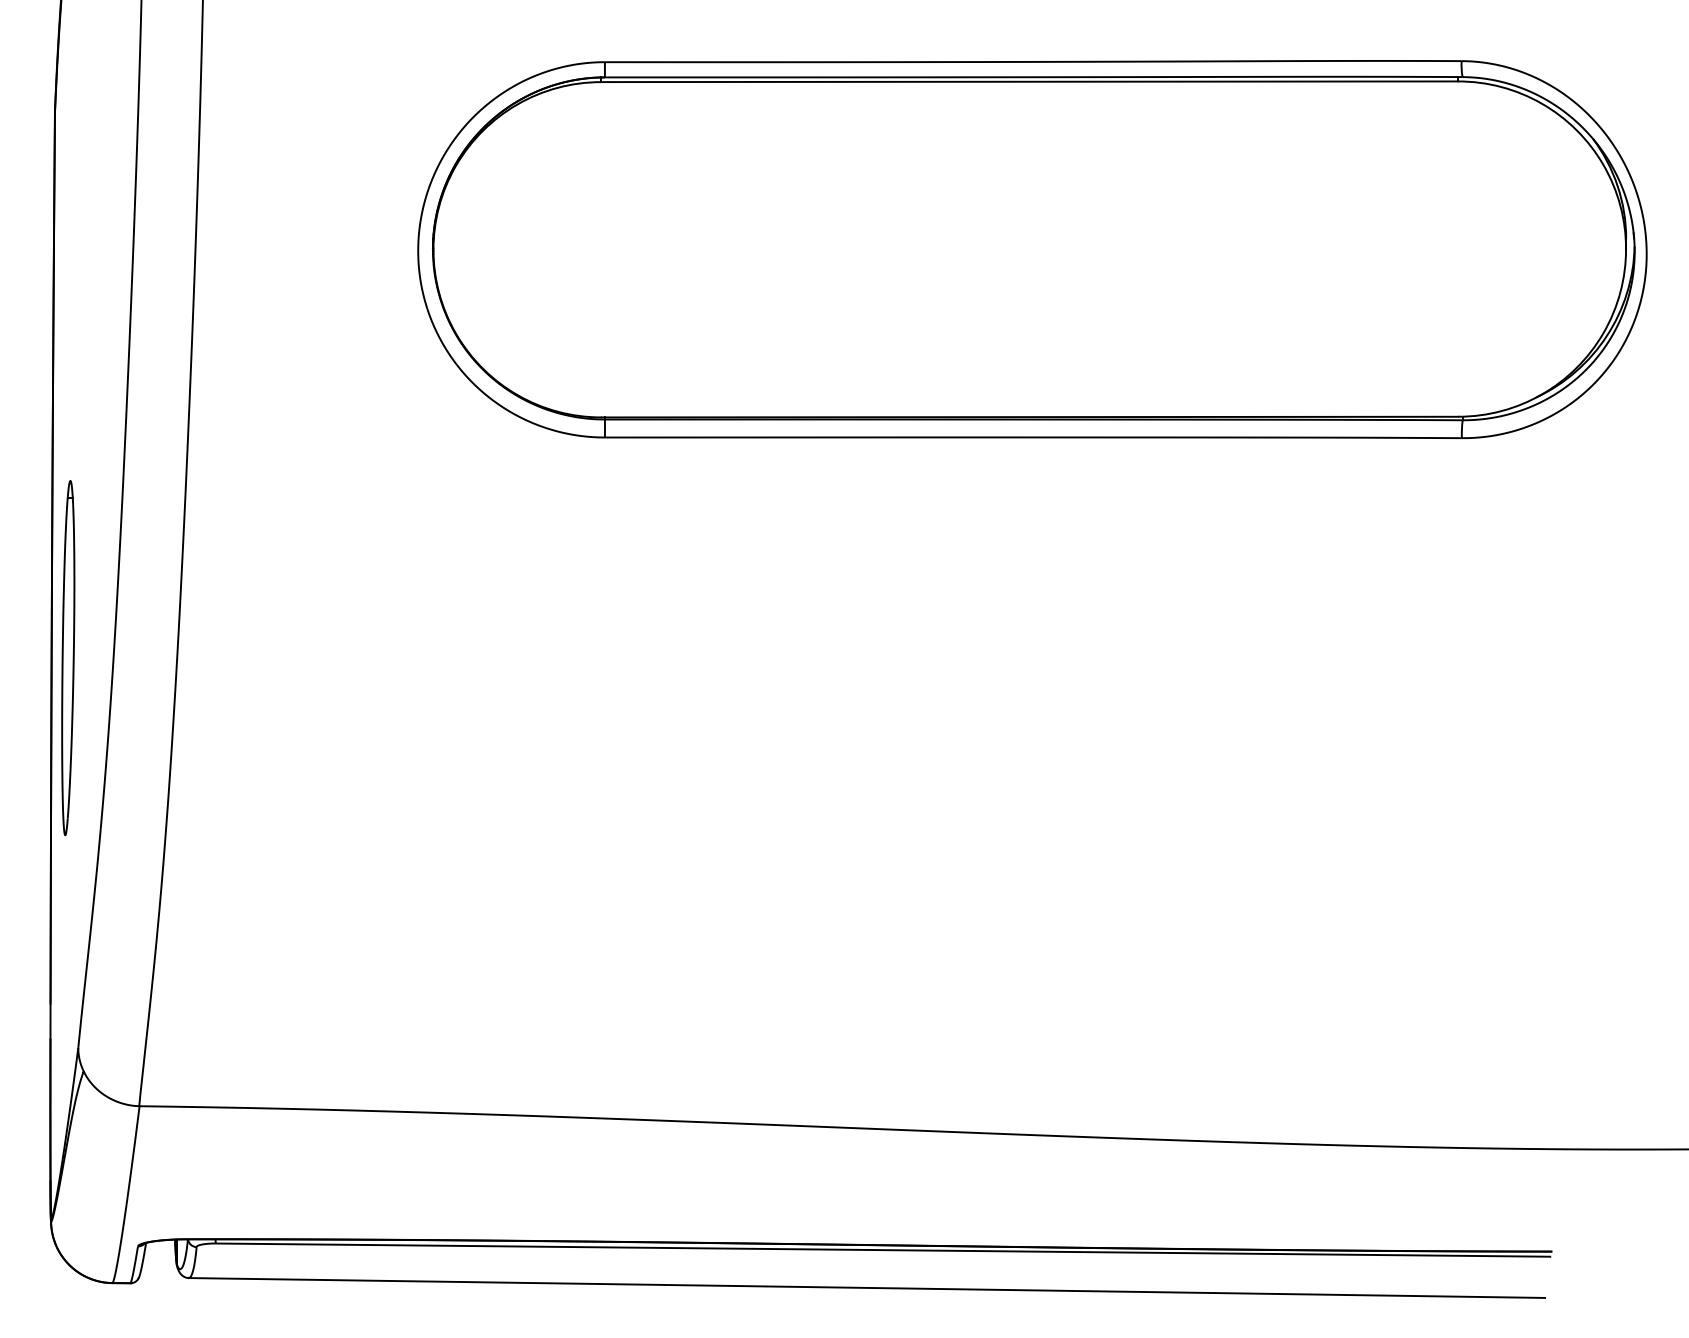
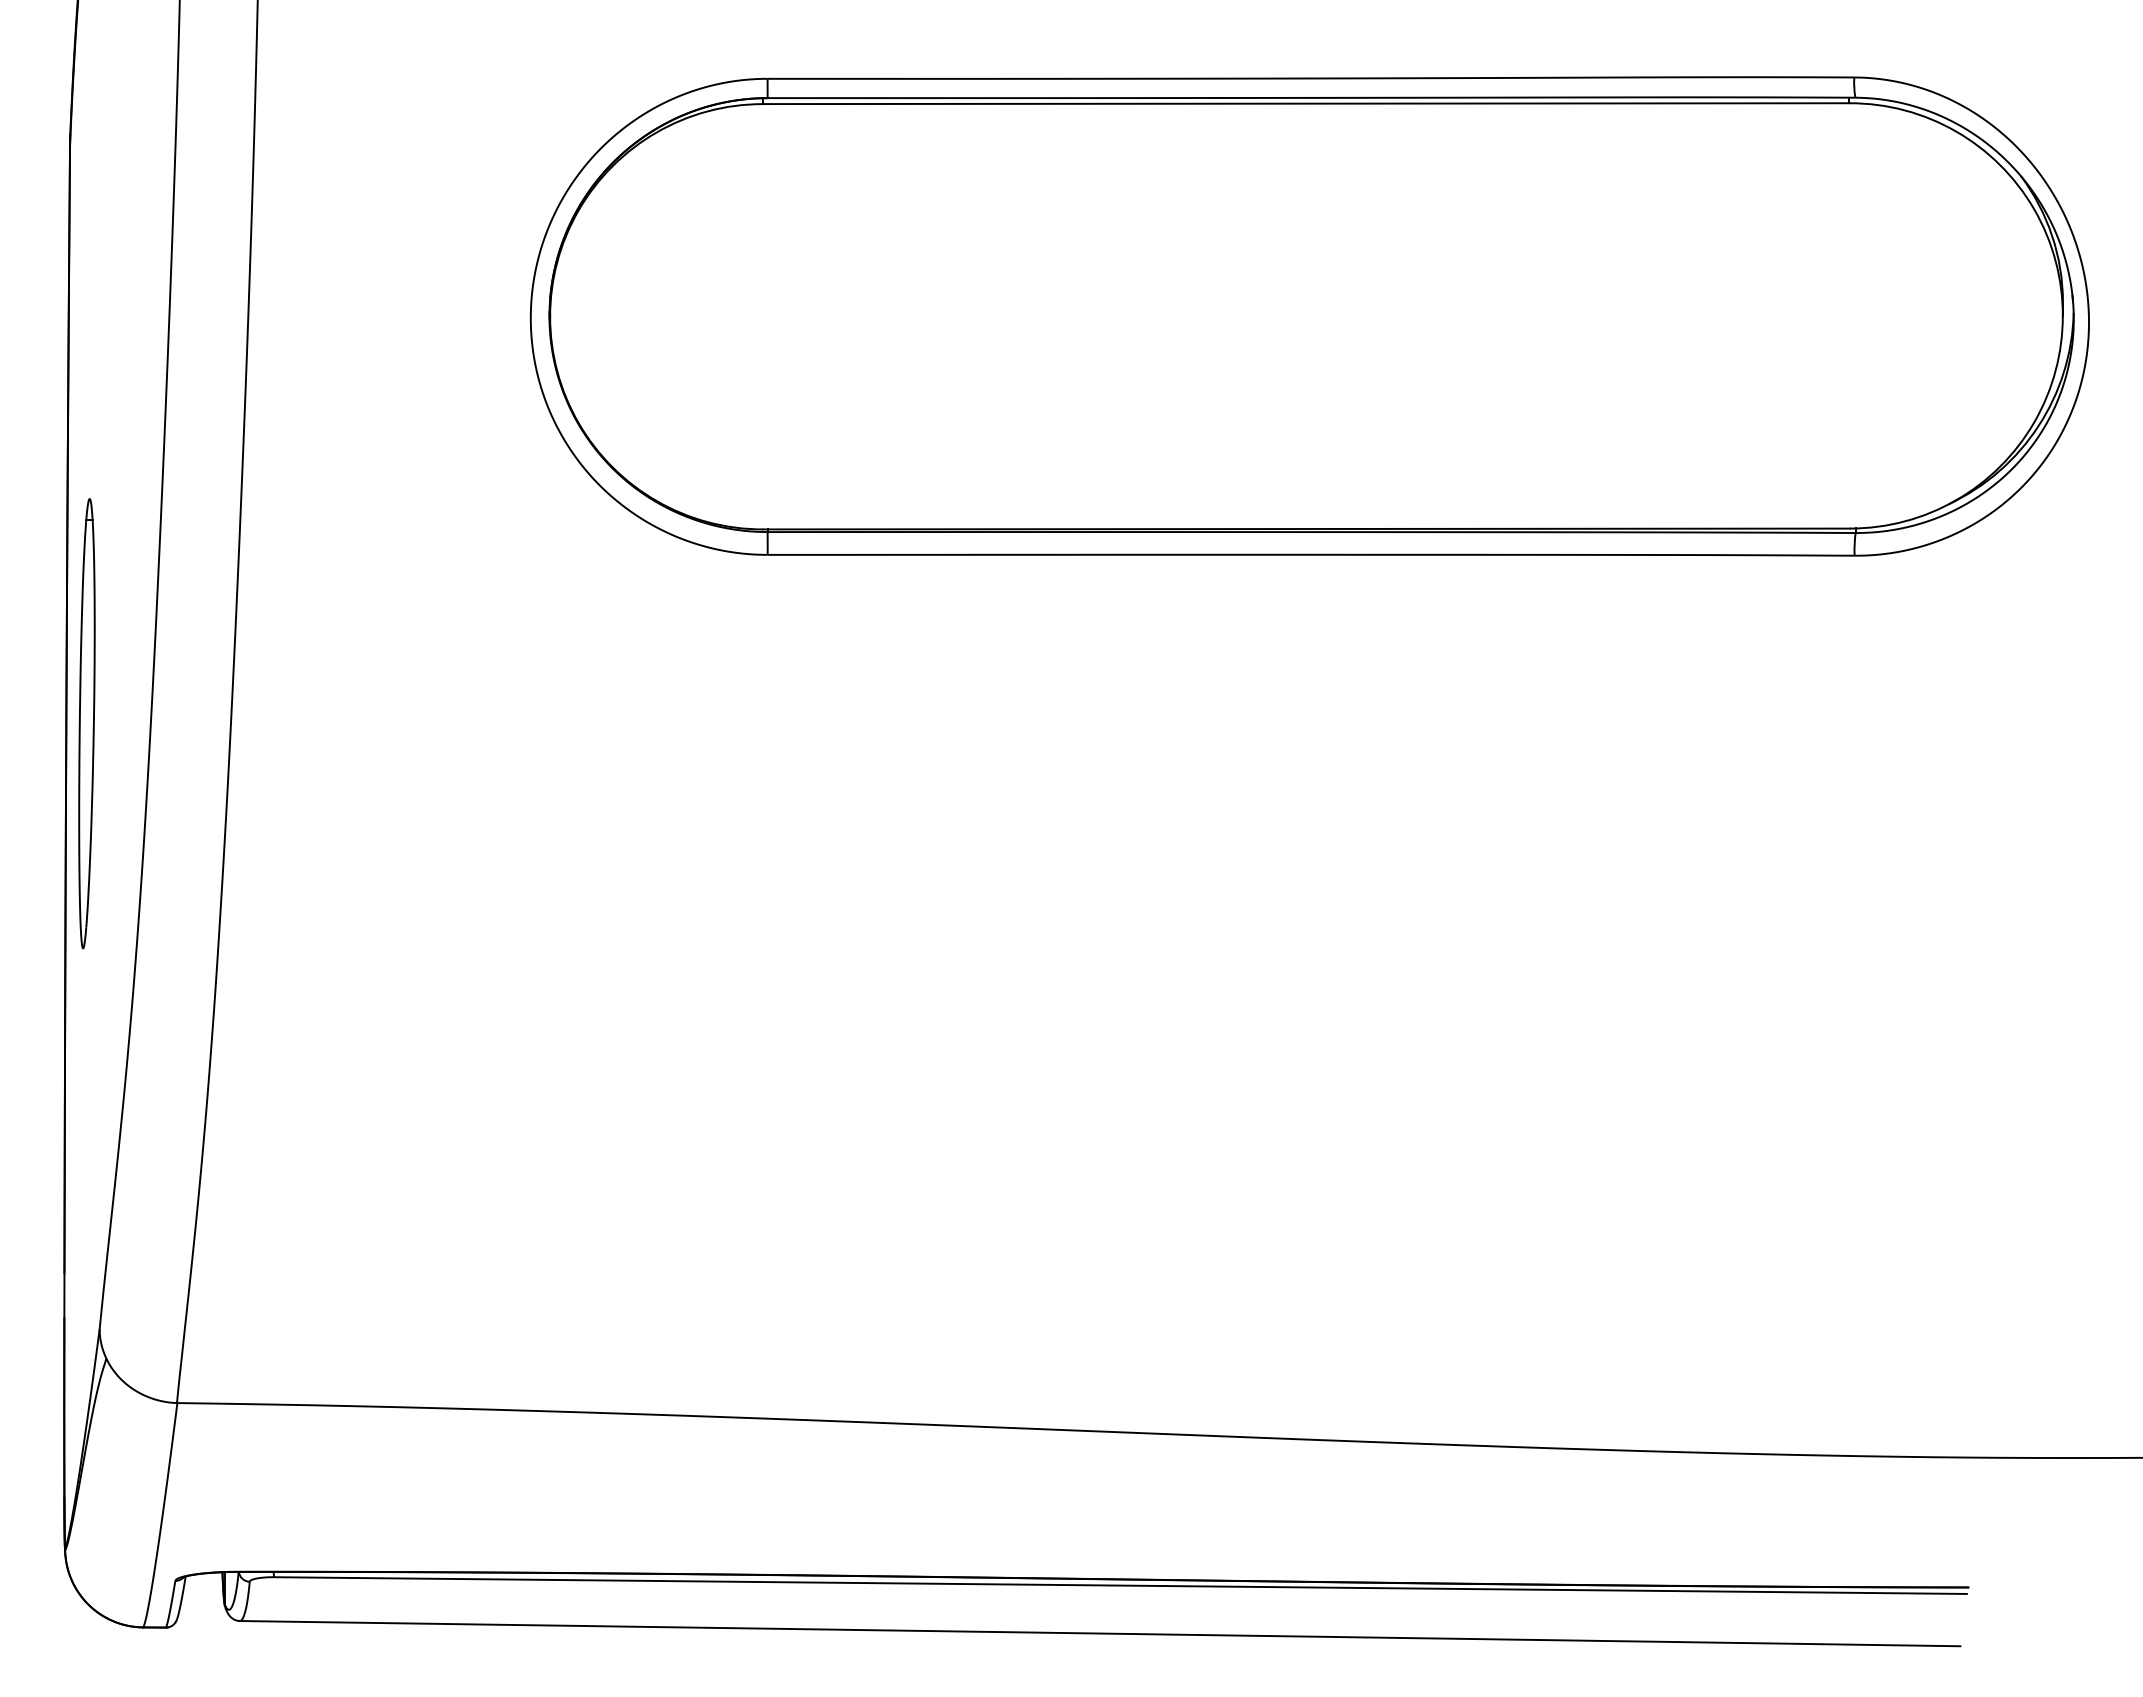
part: (67, 657) -> (86, 723), moved

